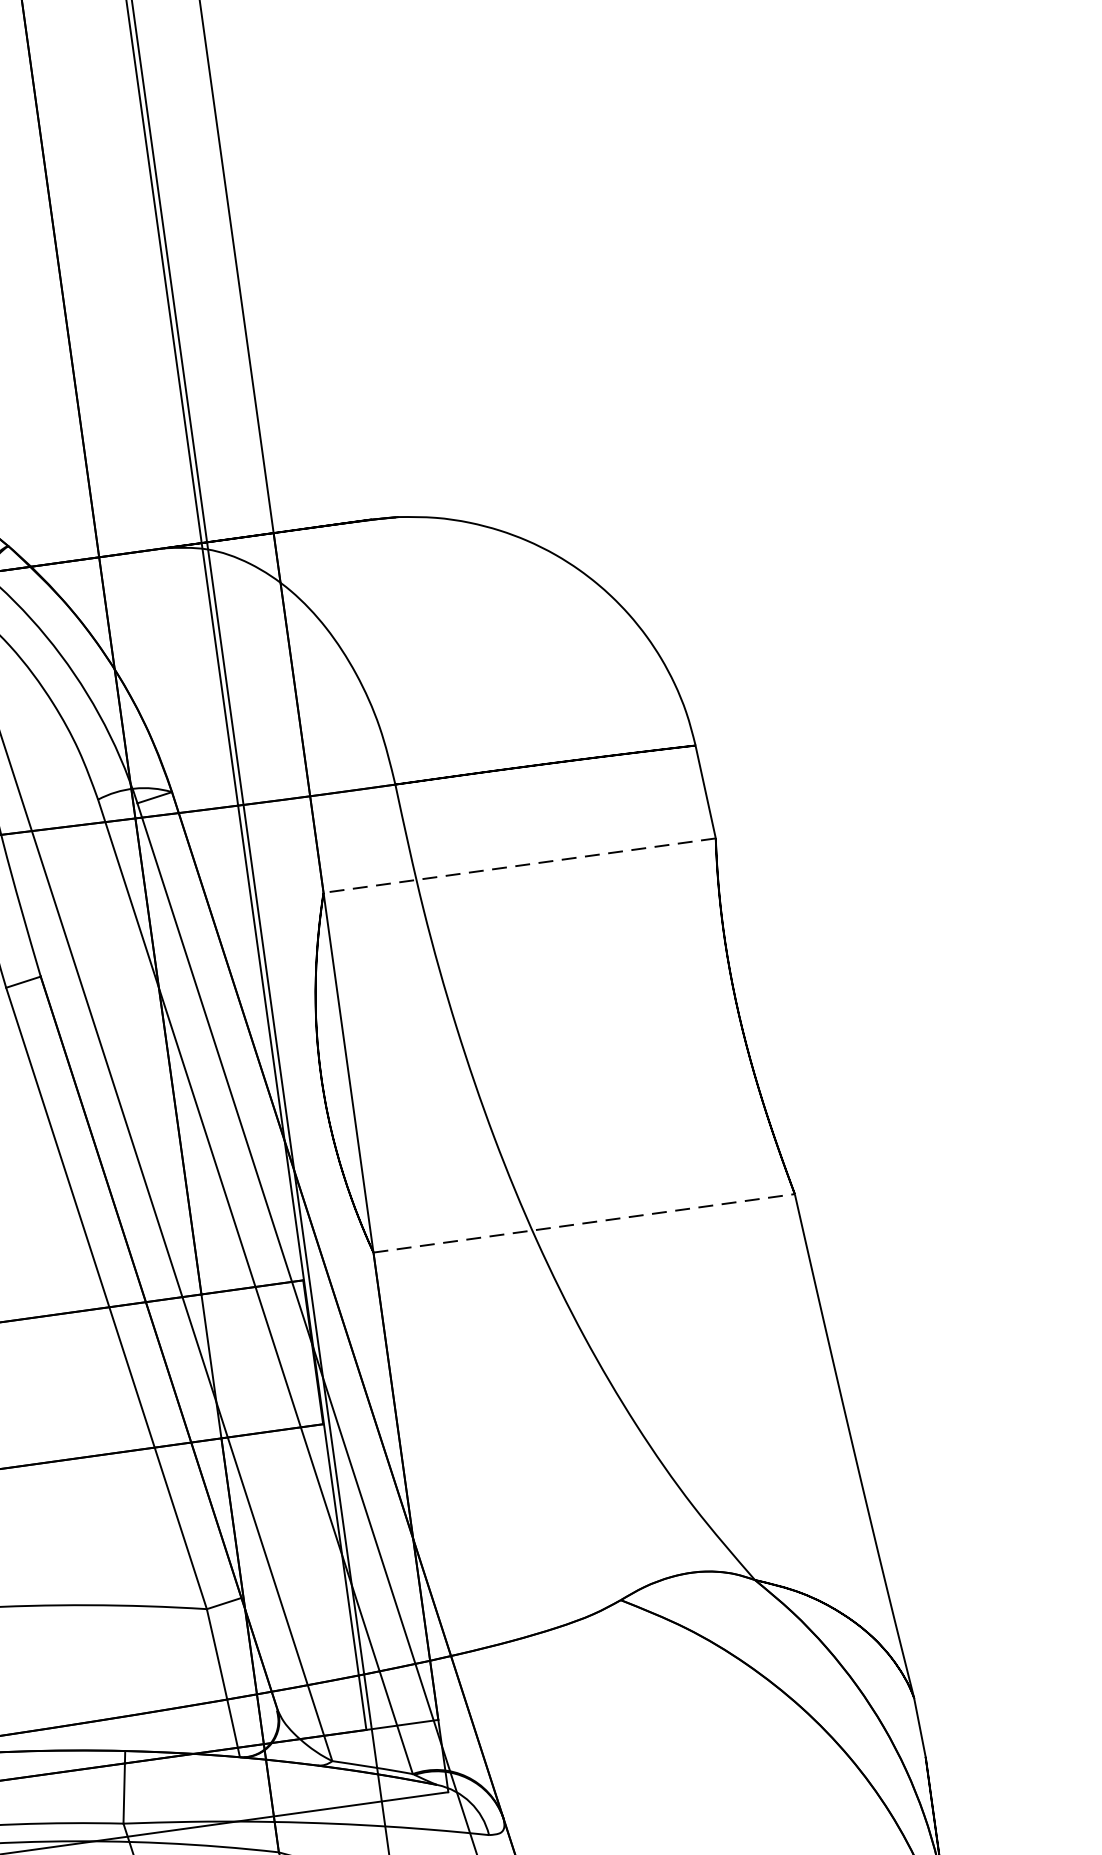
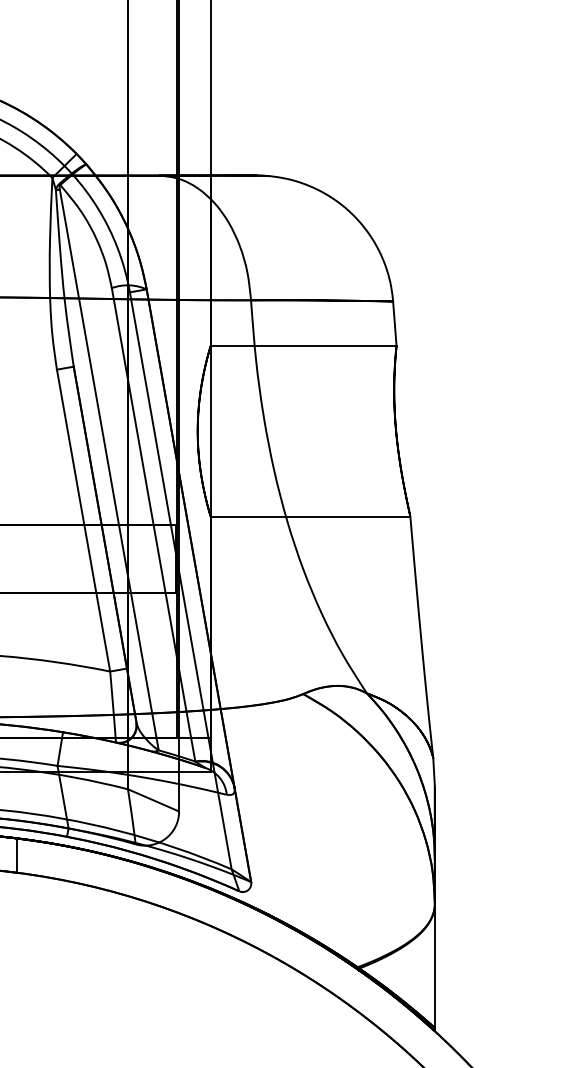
line: (519, 866) -> (303, 346), dashed -> solid
line: (584, 1223) -> (310, 516), dashed -> solid

